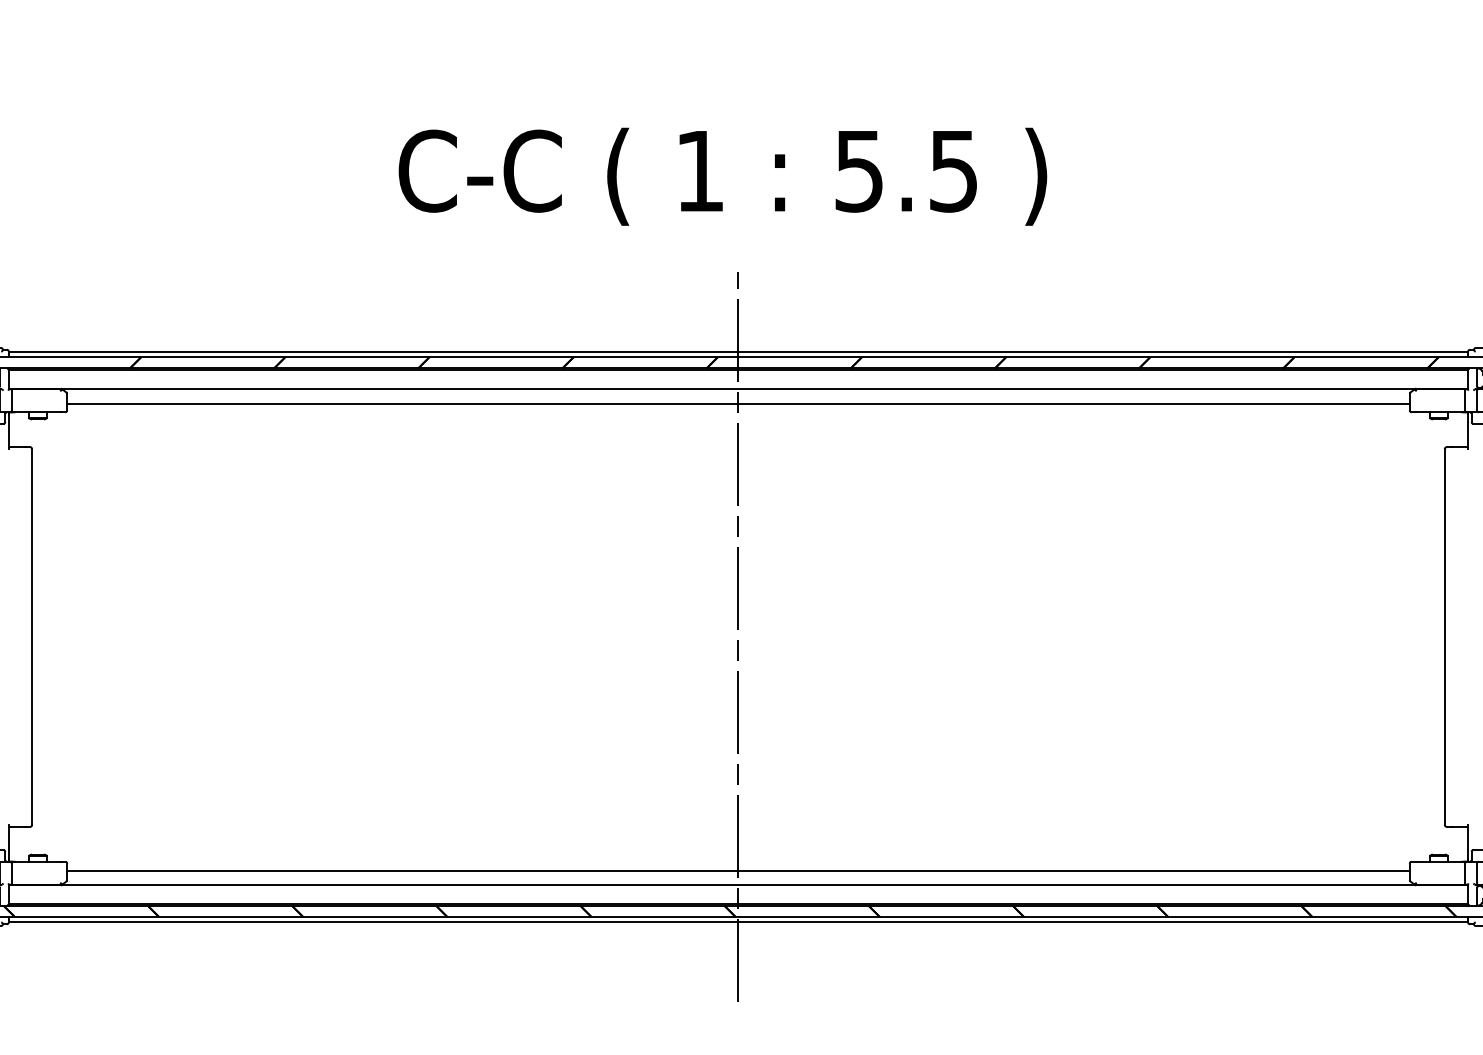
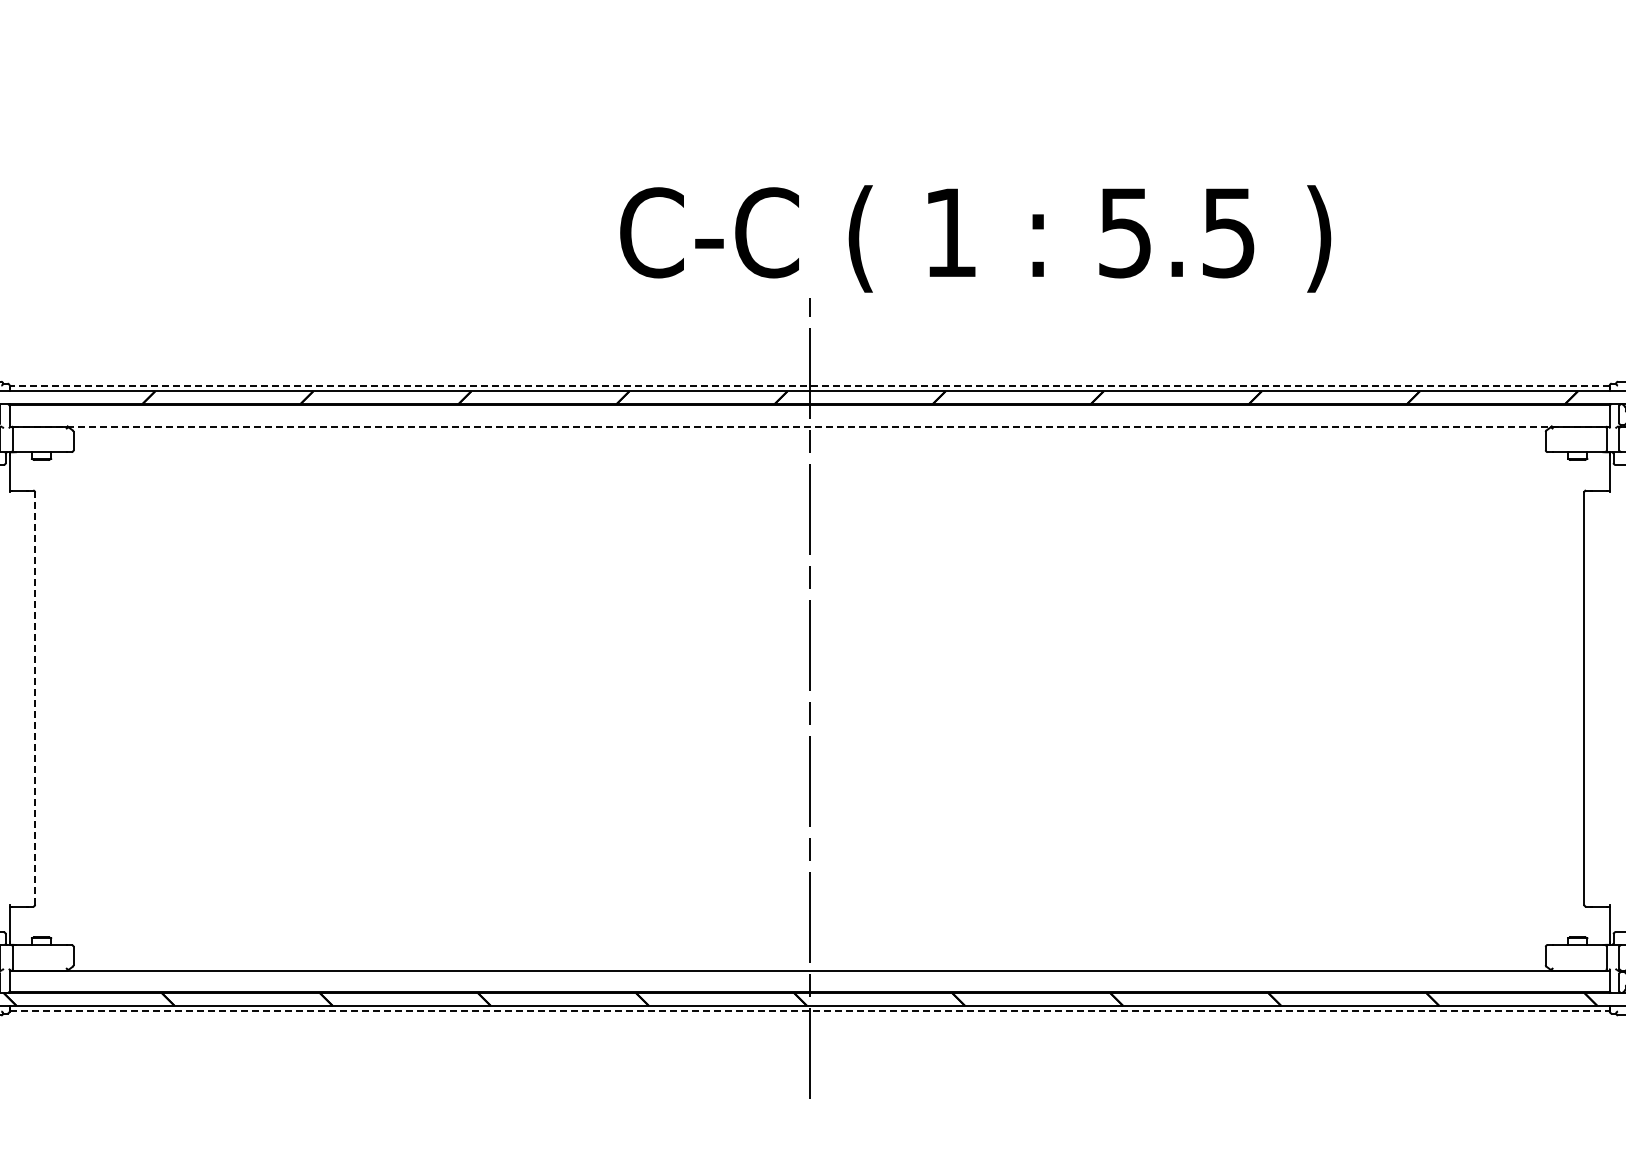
text: (722, 176) -> (975, 238), moved
line: (738, 352) -> (809, 386), solid -> dashed
line: (738, 388) -> (809, 426), solid -> dashed
line: (738, 403) -> (809, 442), removed
line: (32, 636) -> (35, 698), solid -> dashed
line: (738, 870) -> (809, 954), removed
line: (739, 921) -> (810, 1010), solid -> dashed

